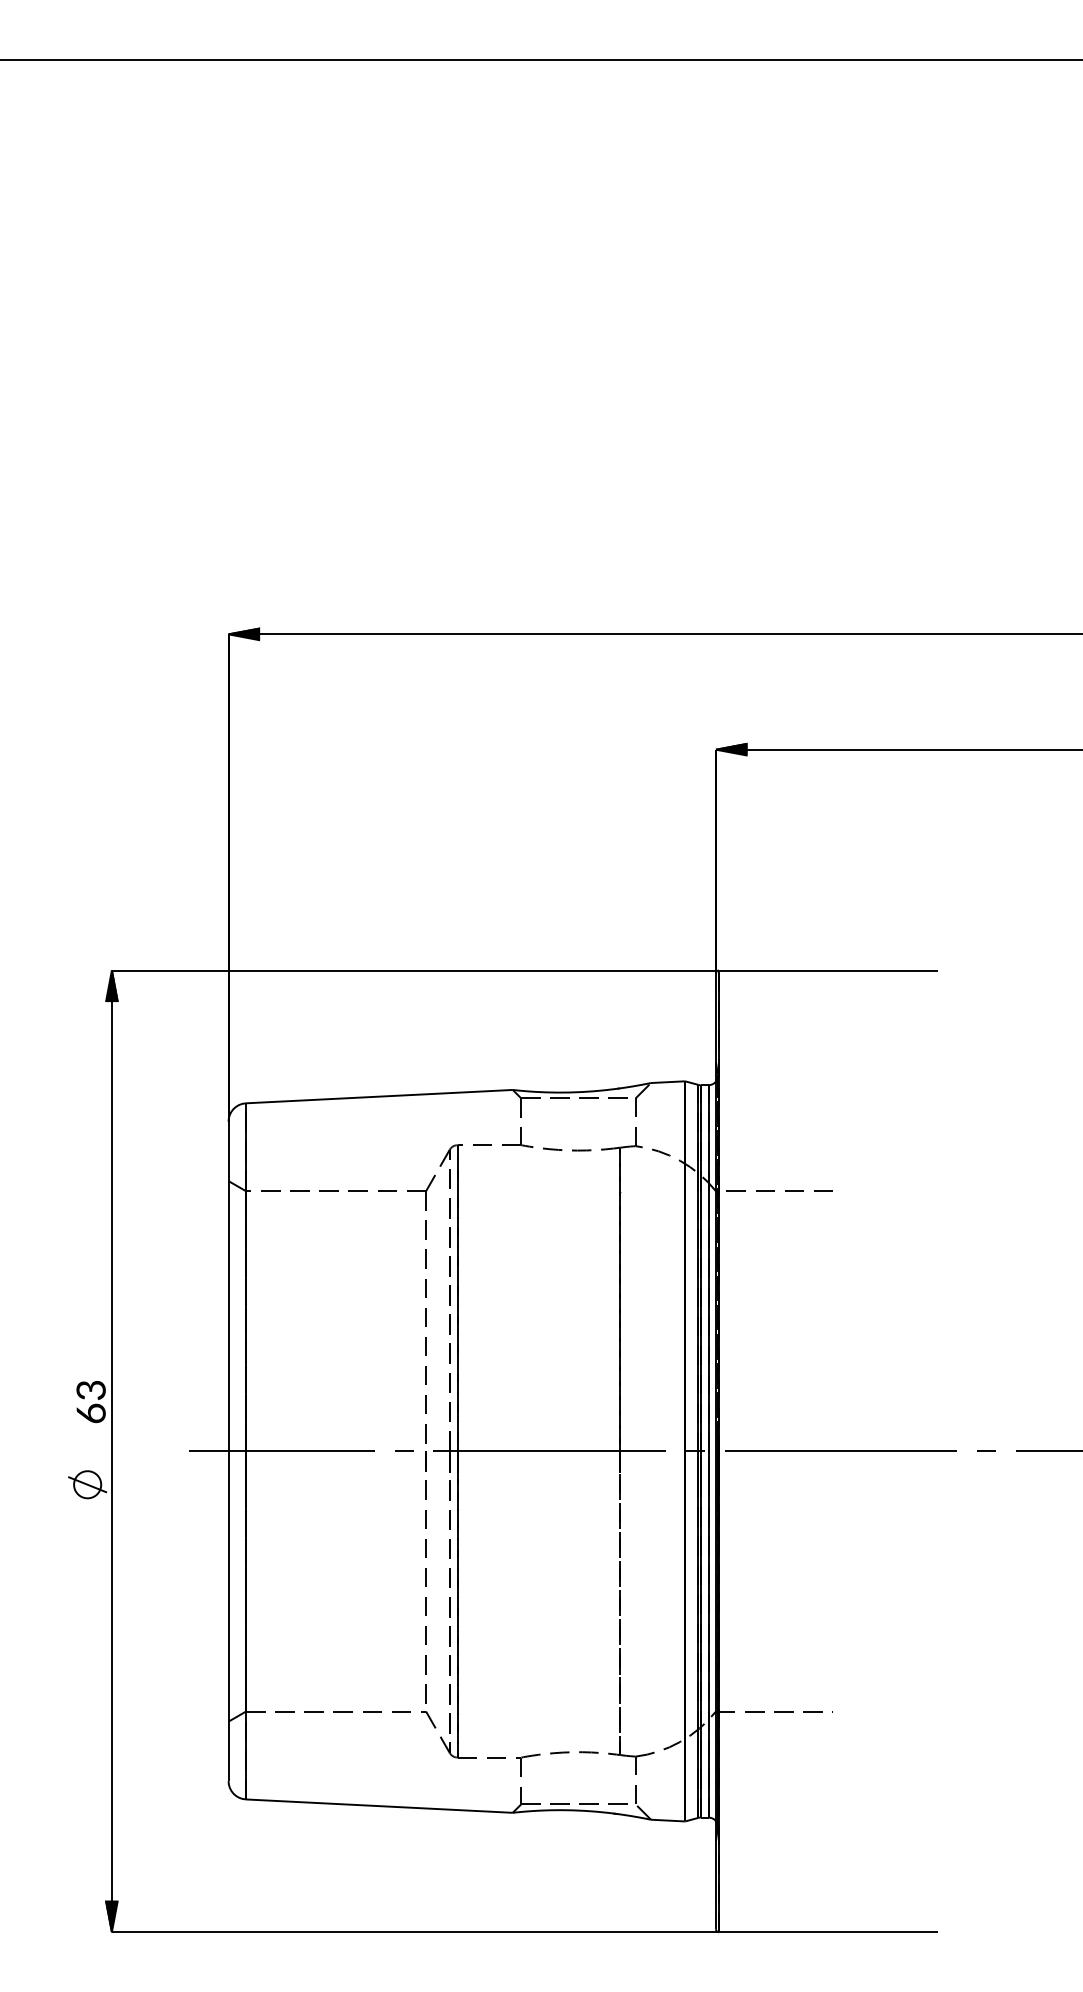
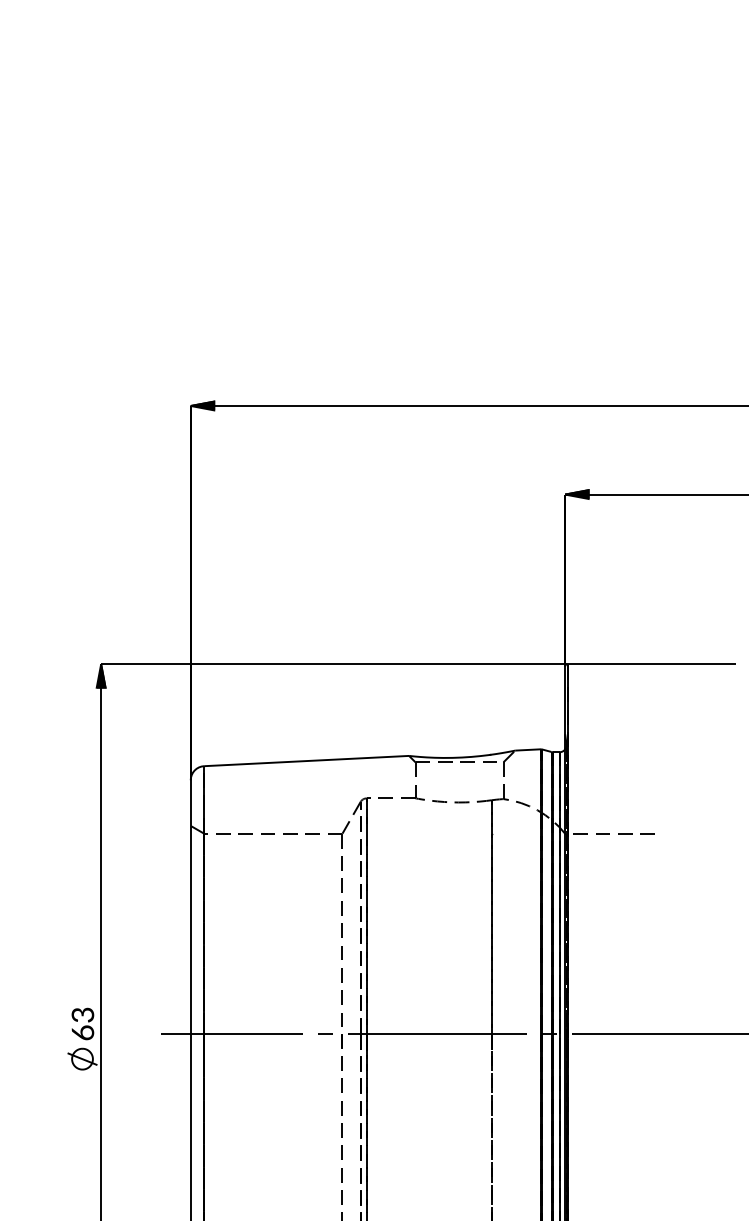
text: (90, 1402) -> (82, 1024), moved

